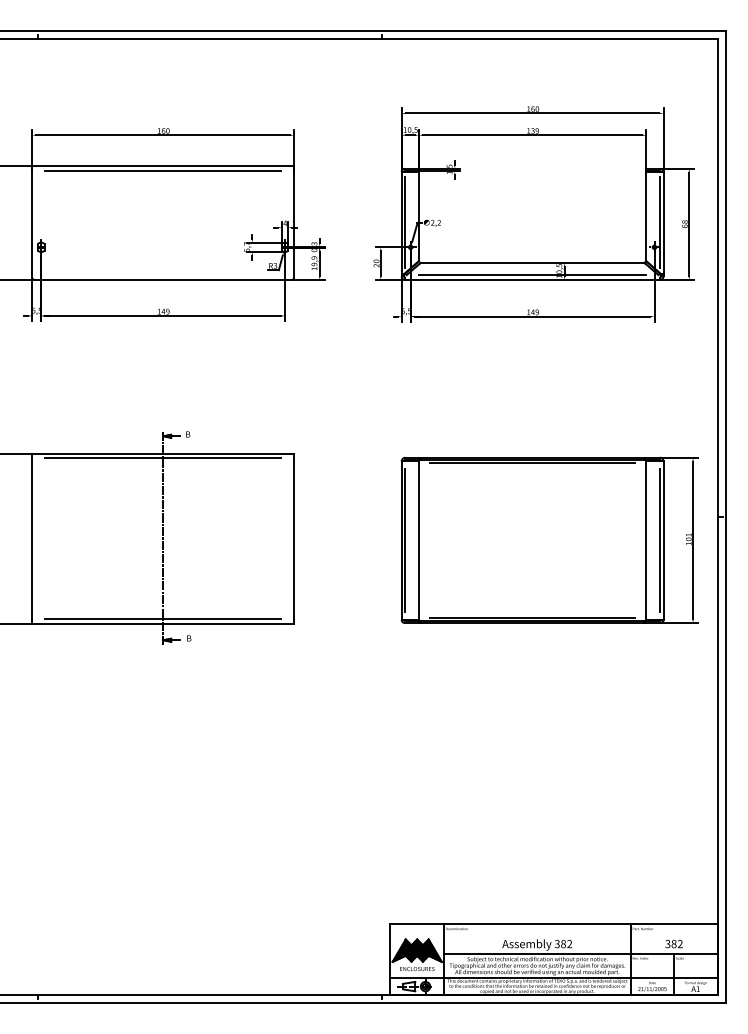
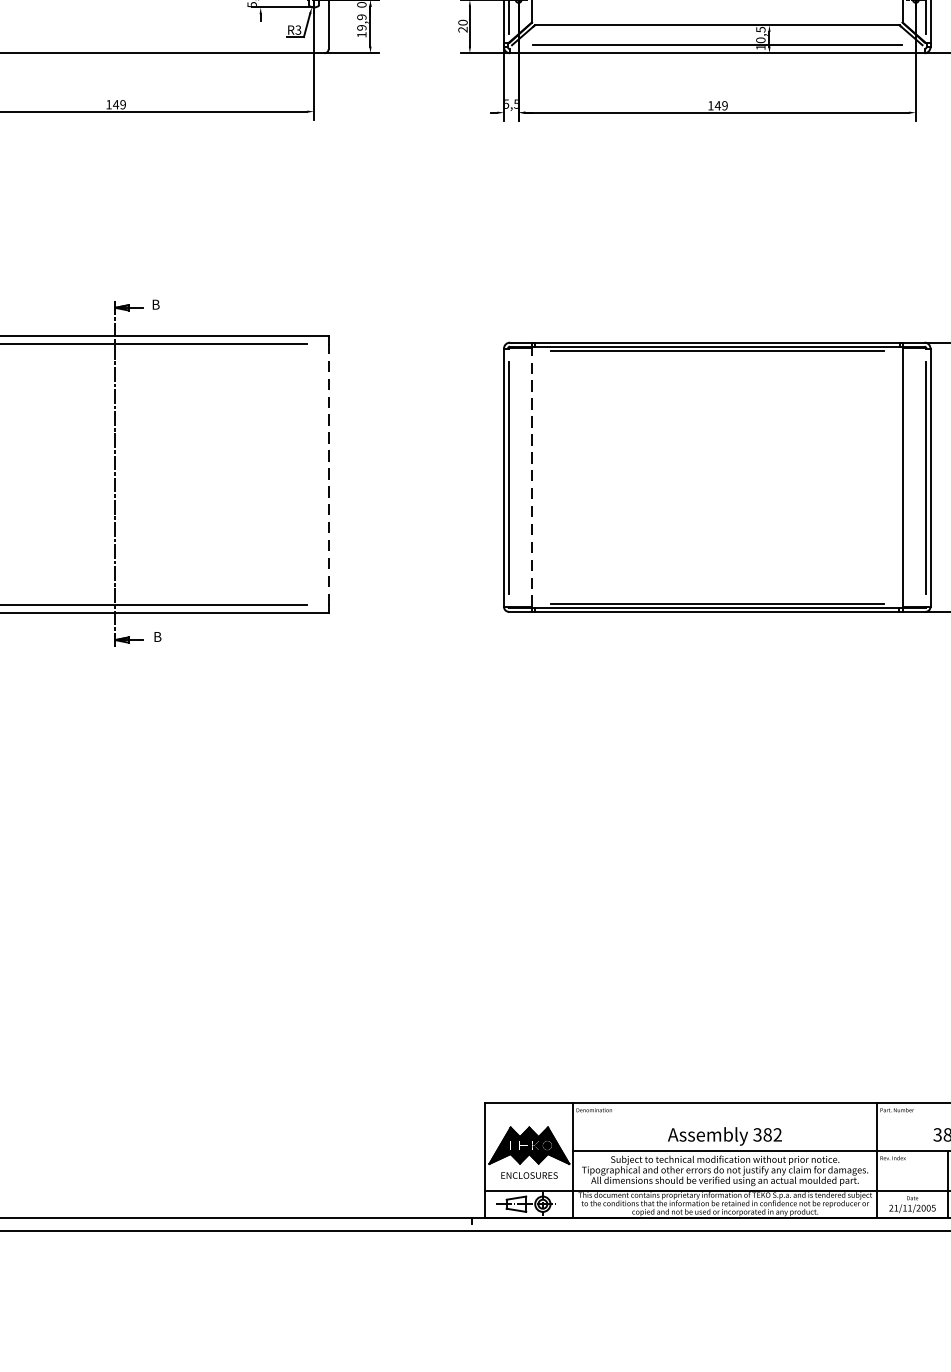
line: (294, 538) -> (329, 474), solid -> dashed
line: (418, 540) -> (531, 477), solid -> dashed

